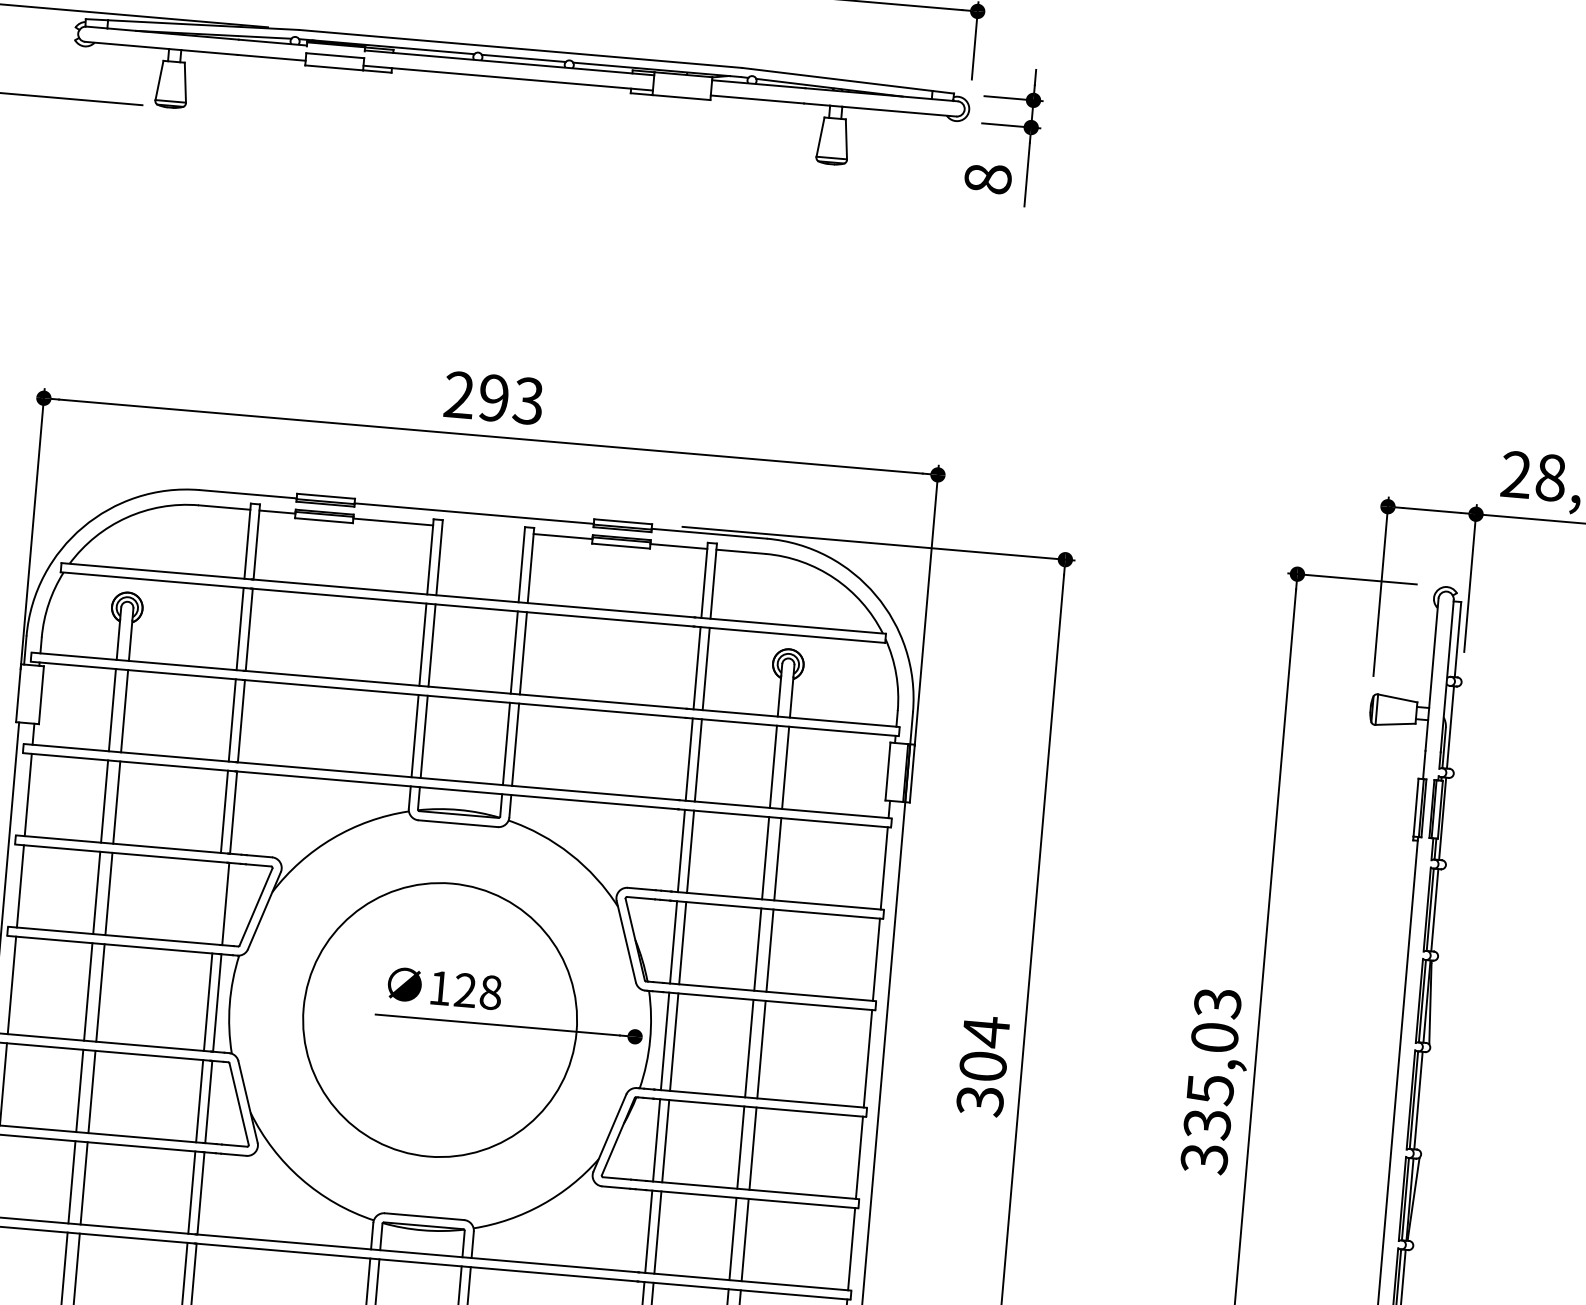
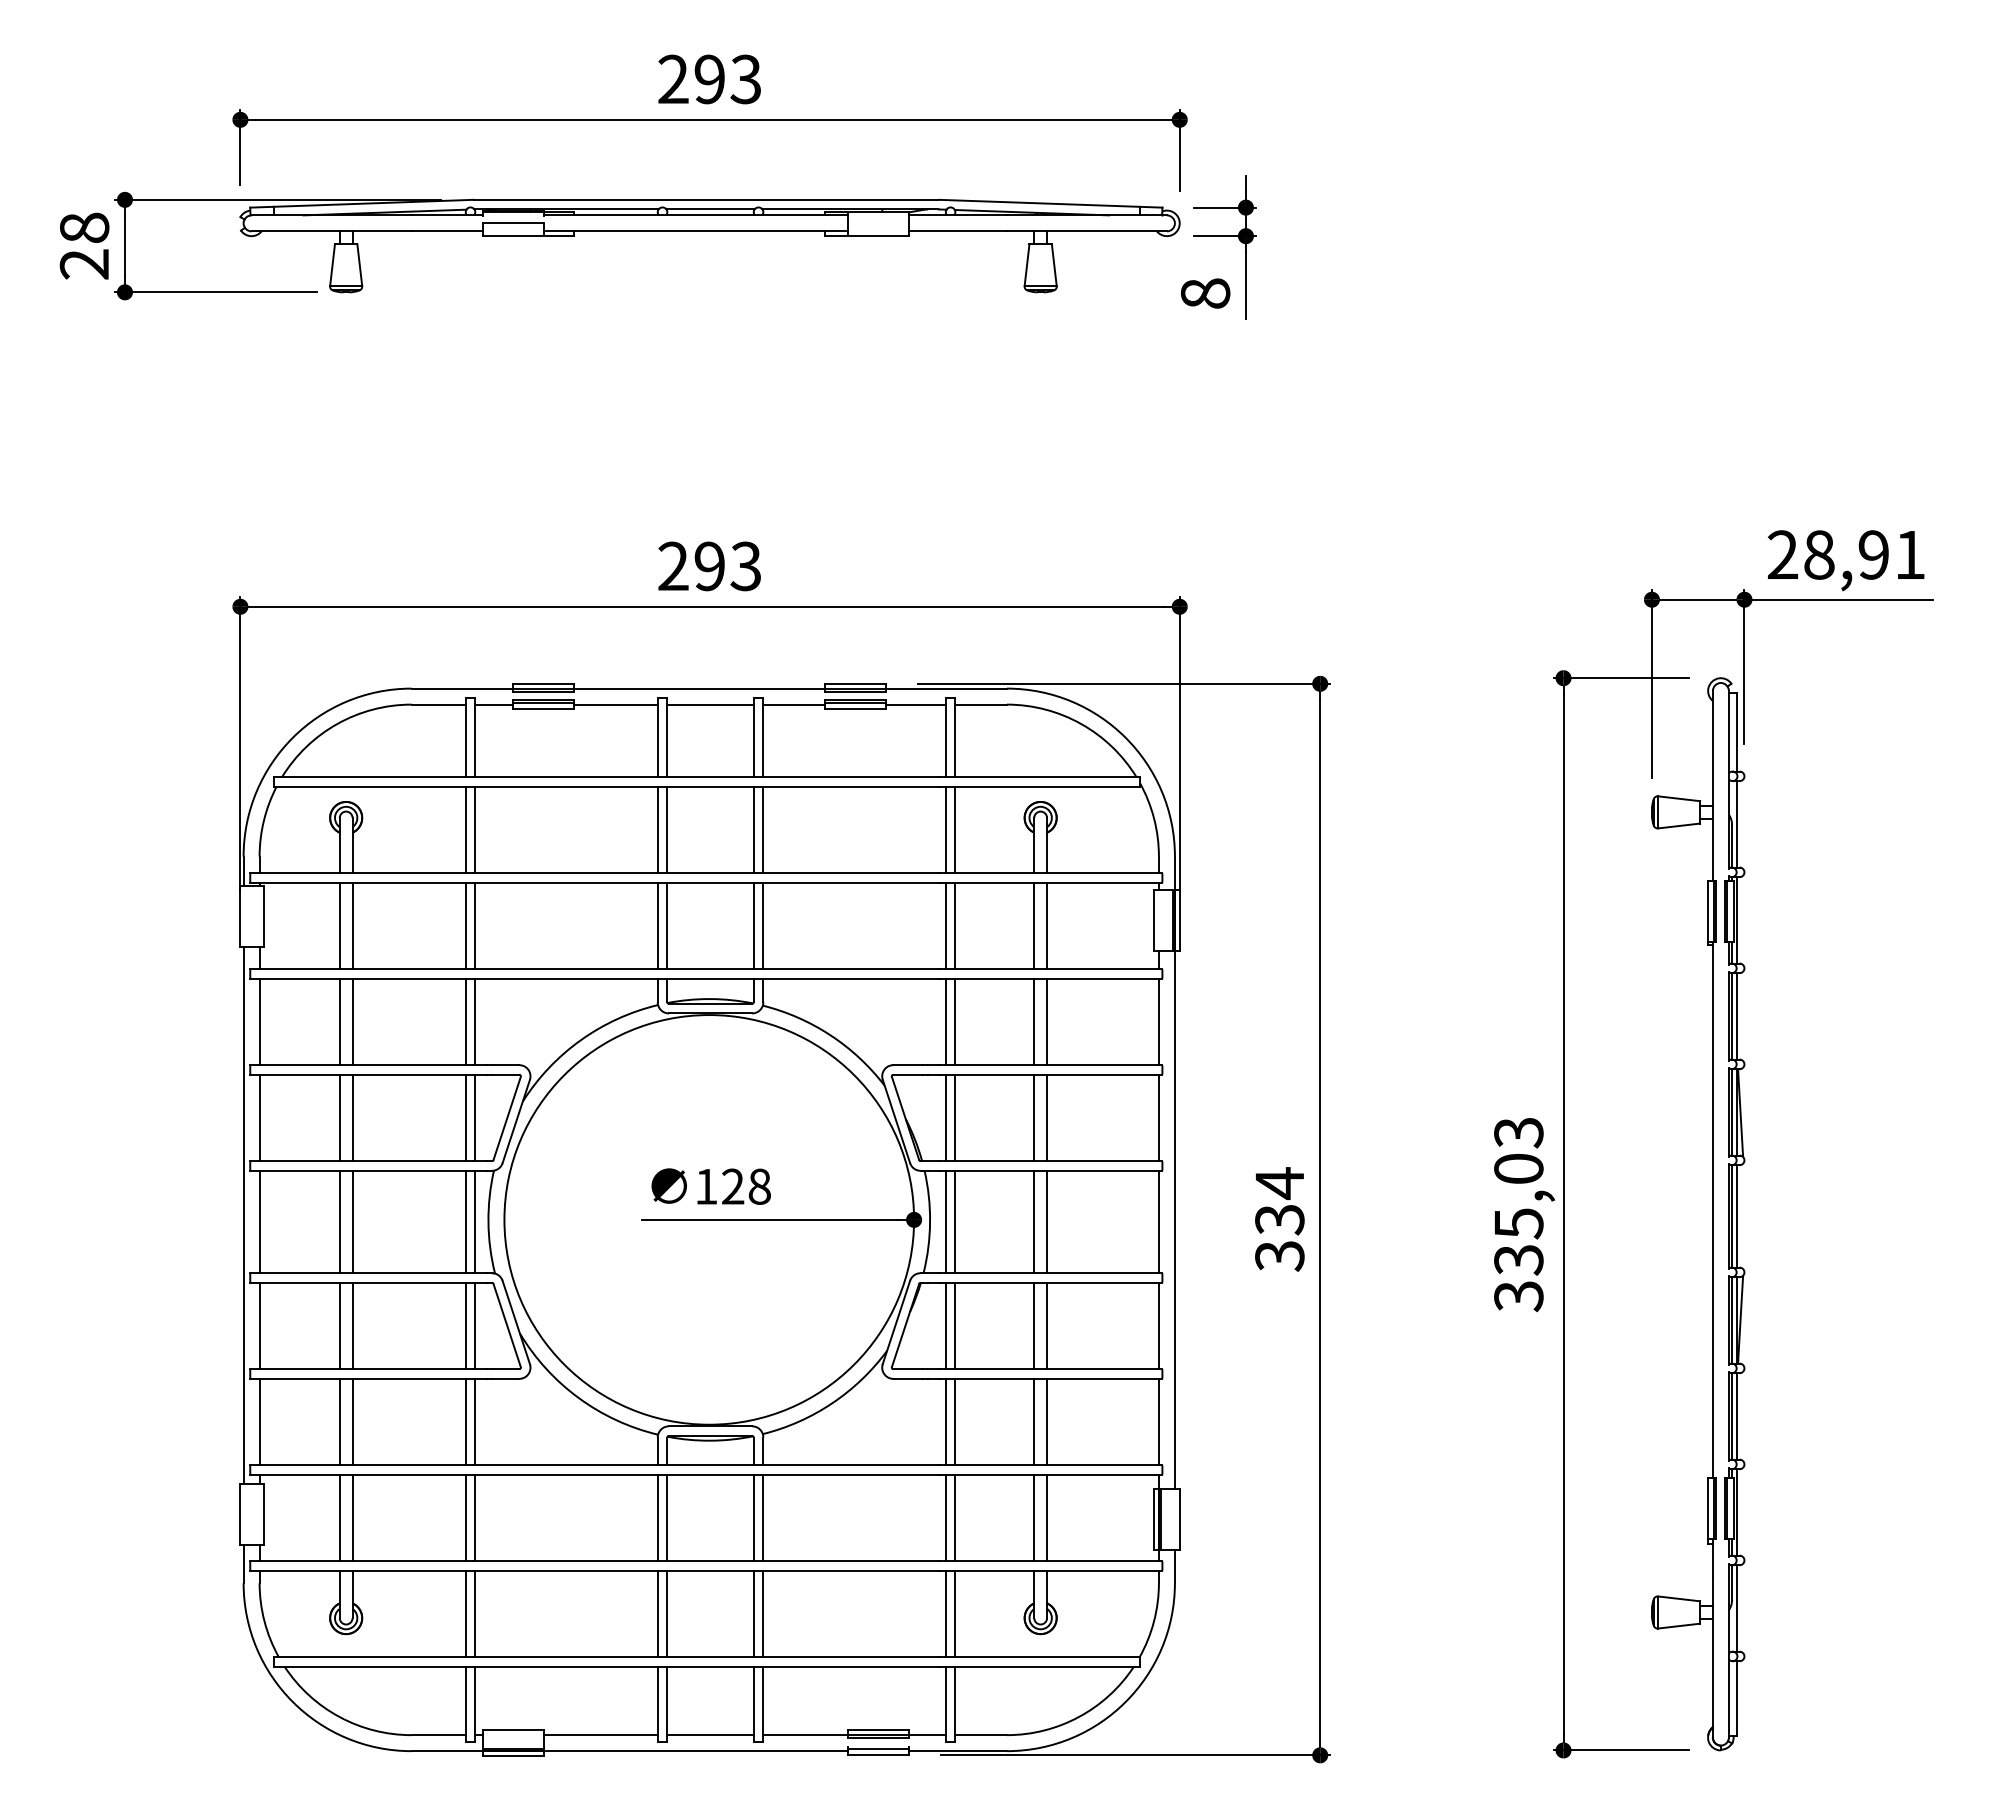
line: (483, 529) -> (710, 704), added
line: (216, 902) -> (465, 1117), added
circle: (440, 1019) -> (709, 1219), size x1.43
text: (982, 1066) -> (1279, 1219), 304 -> 334

